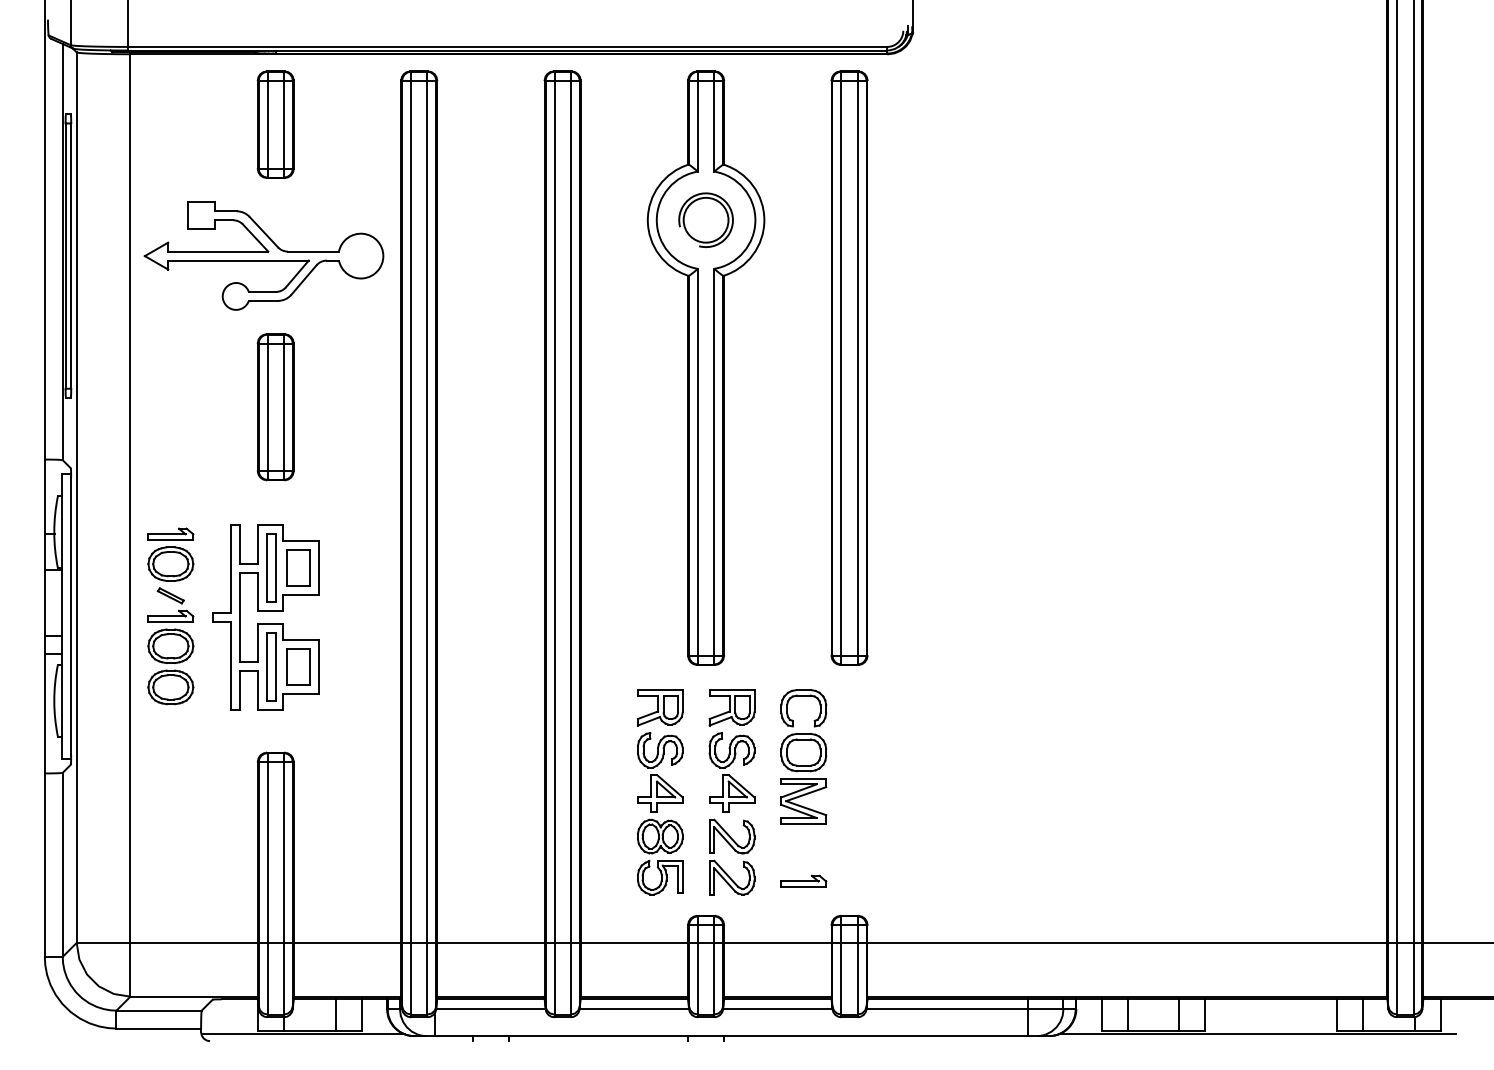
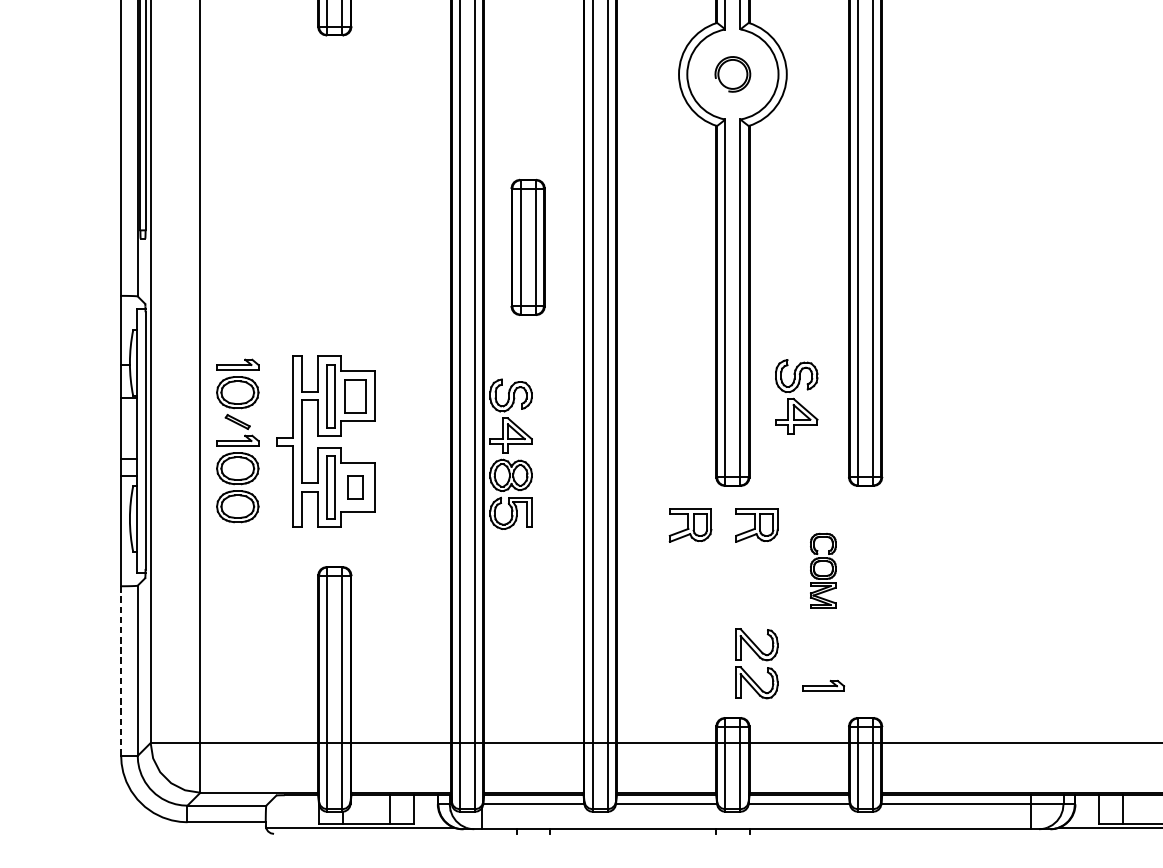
part: (705, 219) -> (732, 73), size x0.7
part: (263, 255) -> (323, 107), removed
part: (275, 407) -> (527, 247), moved
part: (298, 666) -> (355, 487), size x0.7
part: (803, 756) -> (823, 570), size x0.6
part: (731, 772) -> (796, 396), moved
part: (660, 813) -> (511, 454), moved
line: (44, 865) -> (120, 671), solid -> dashed

